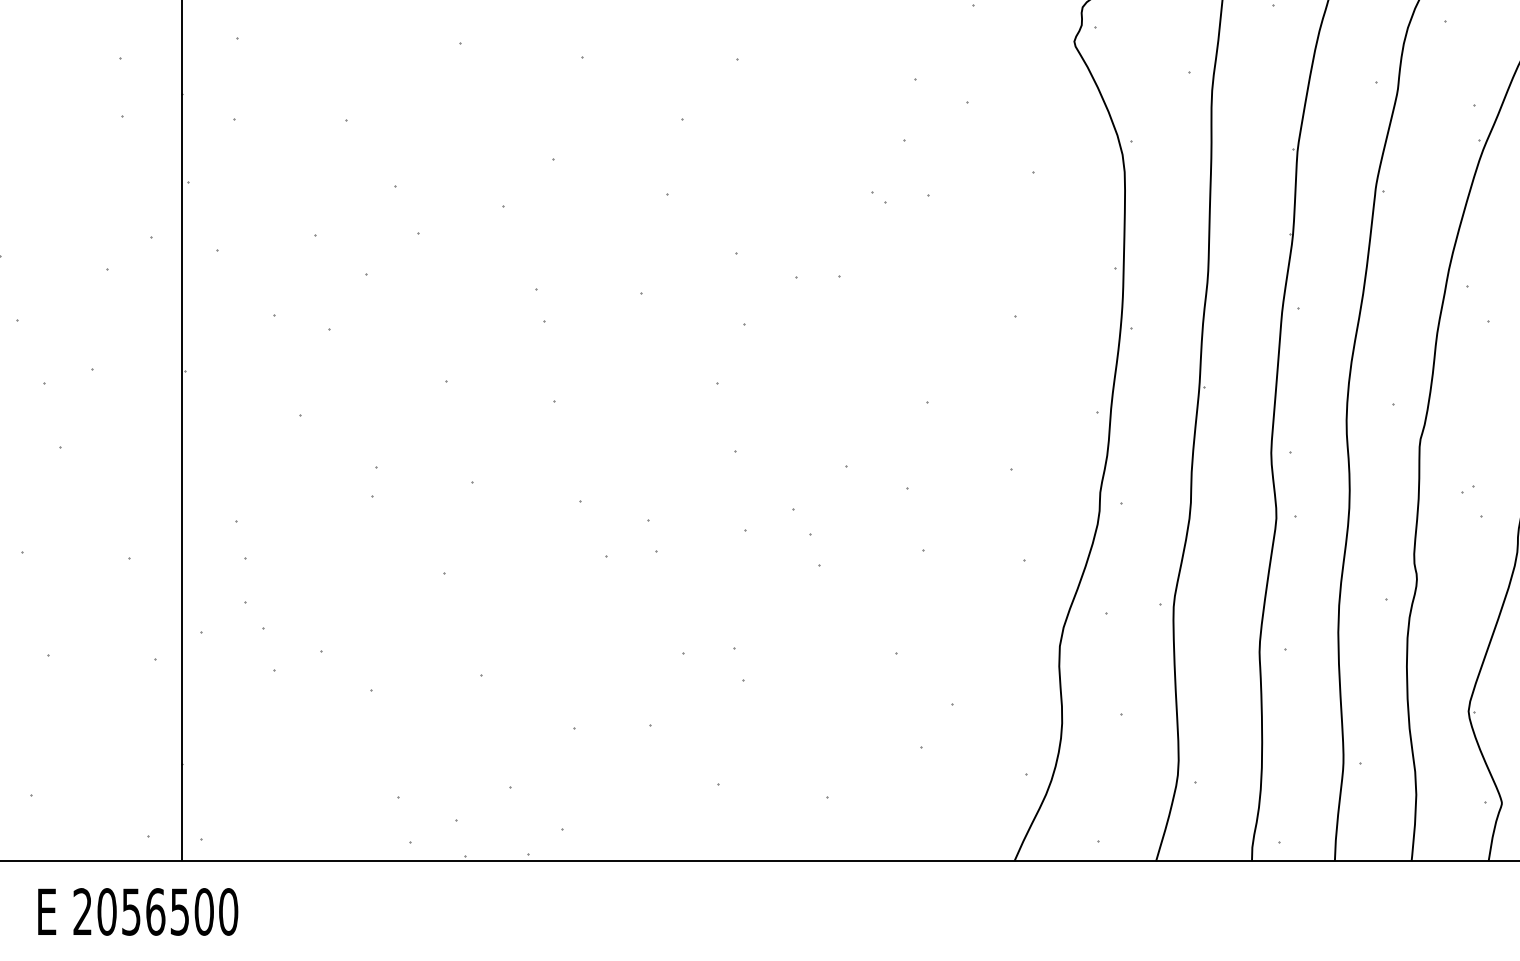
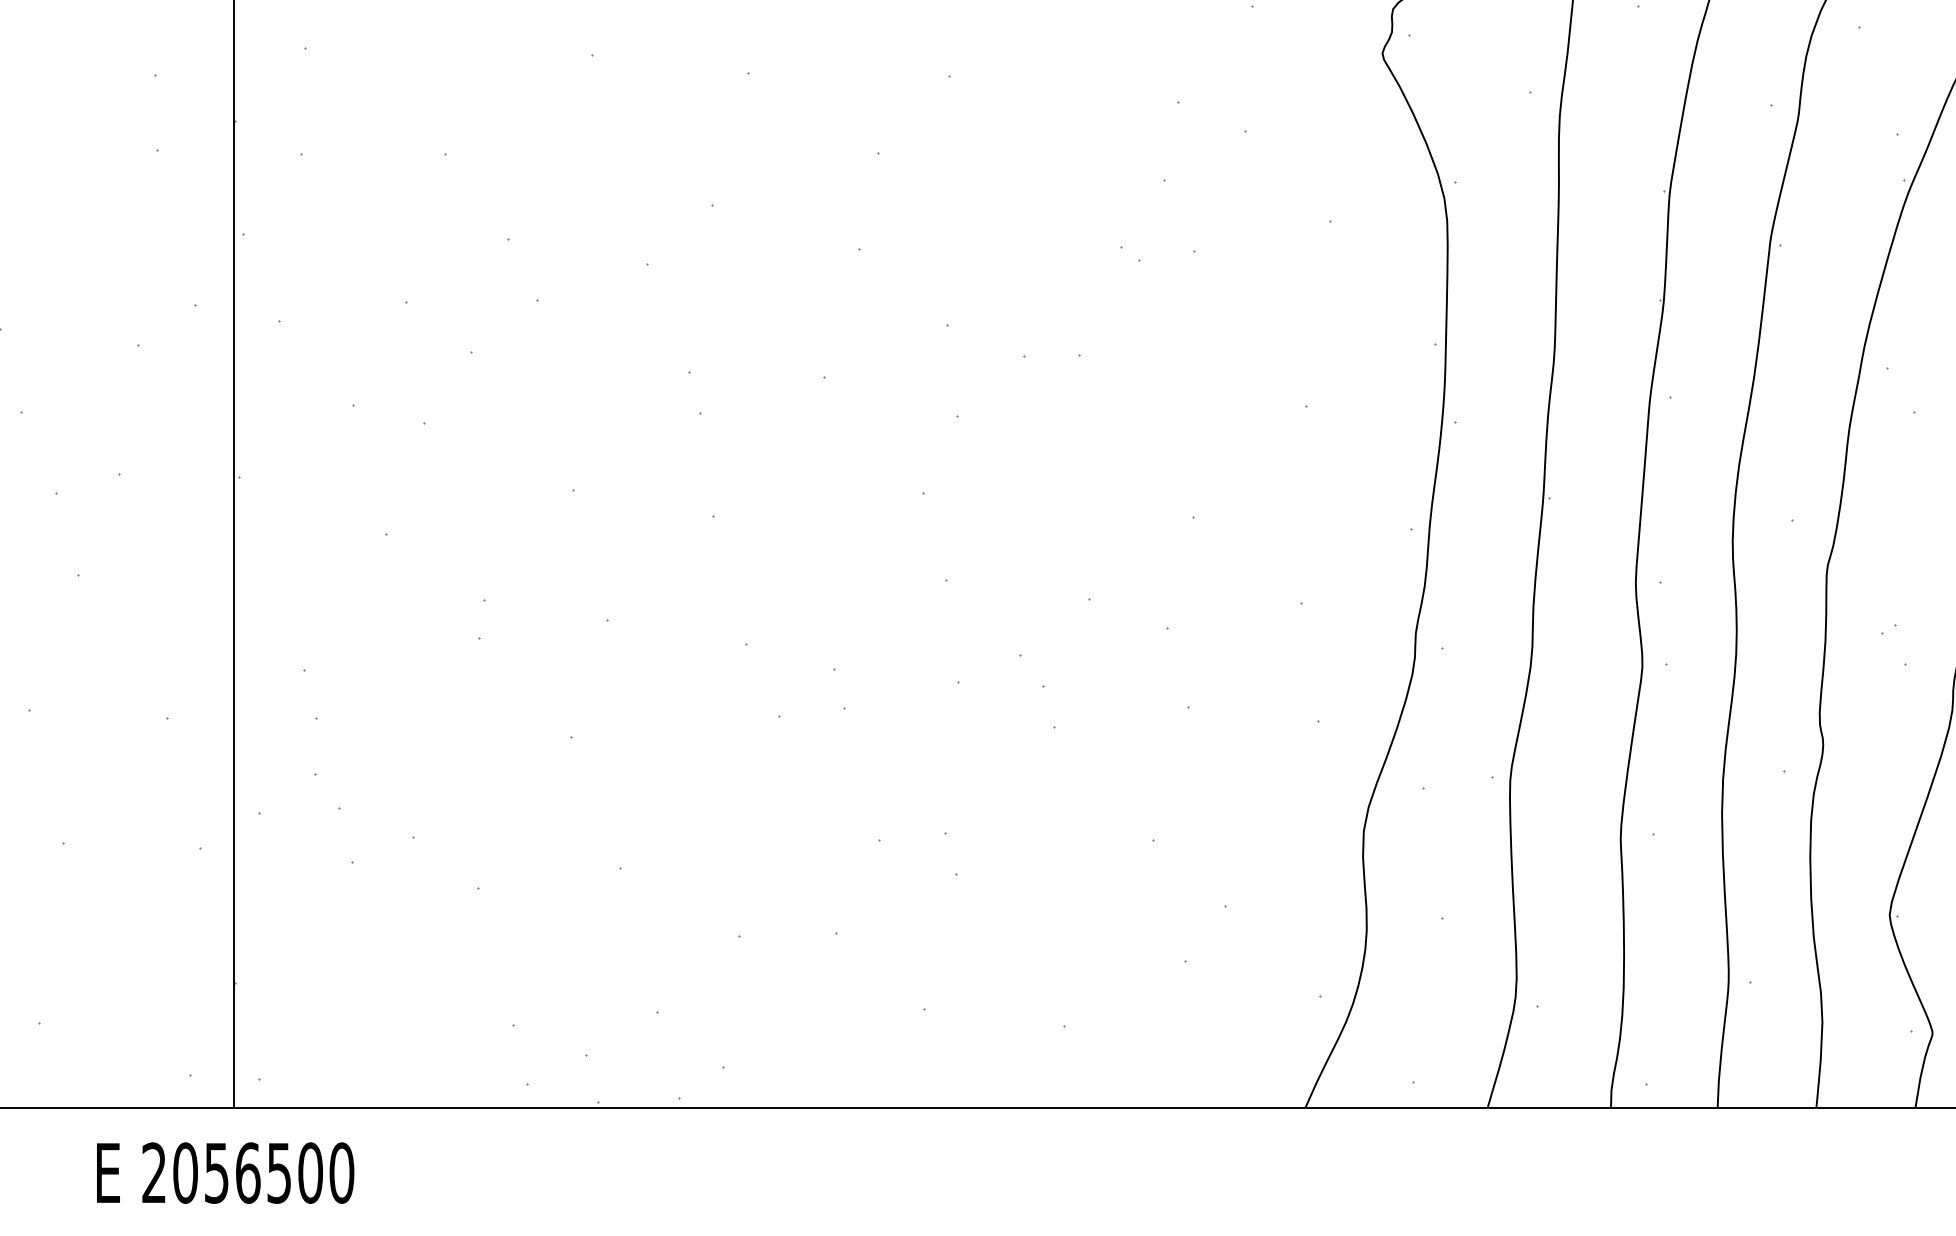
text: (138, 911) -> (225, 1172), moved

